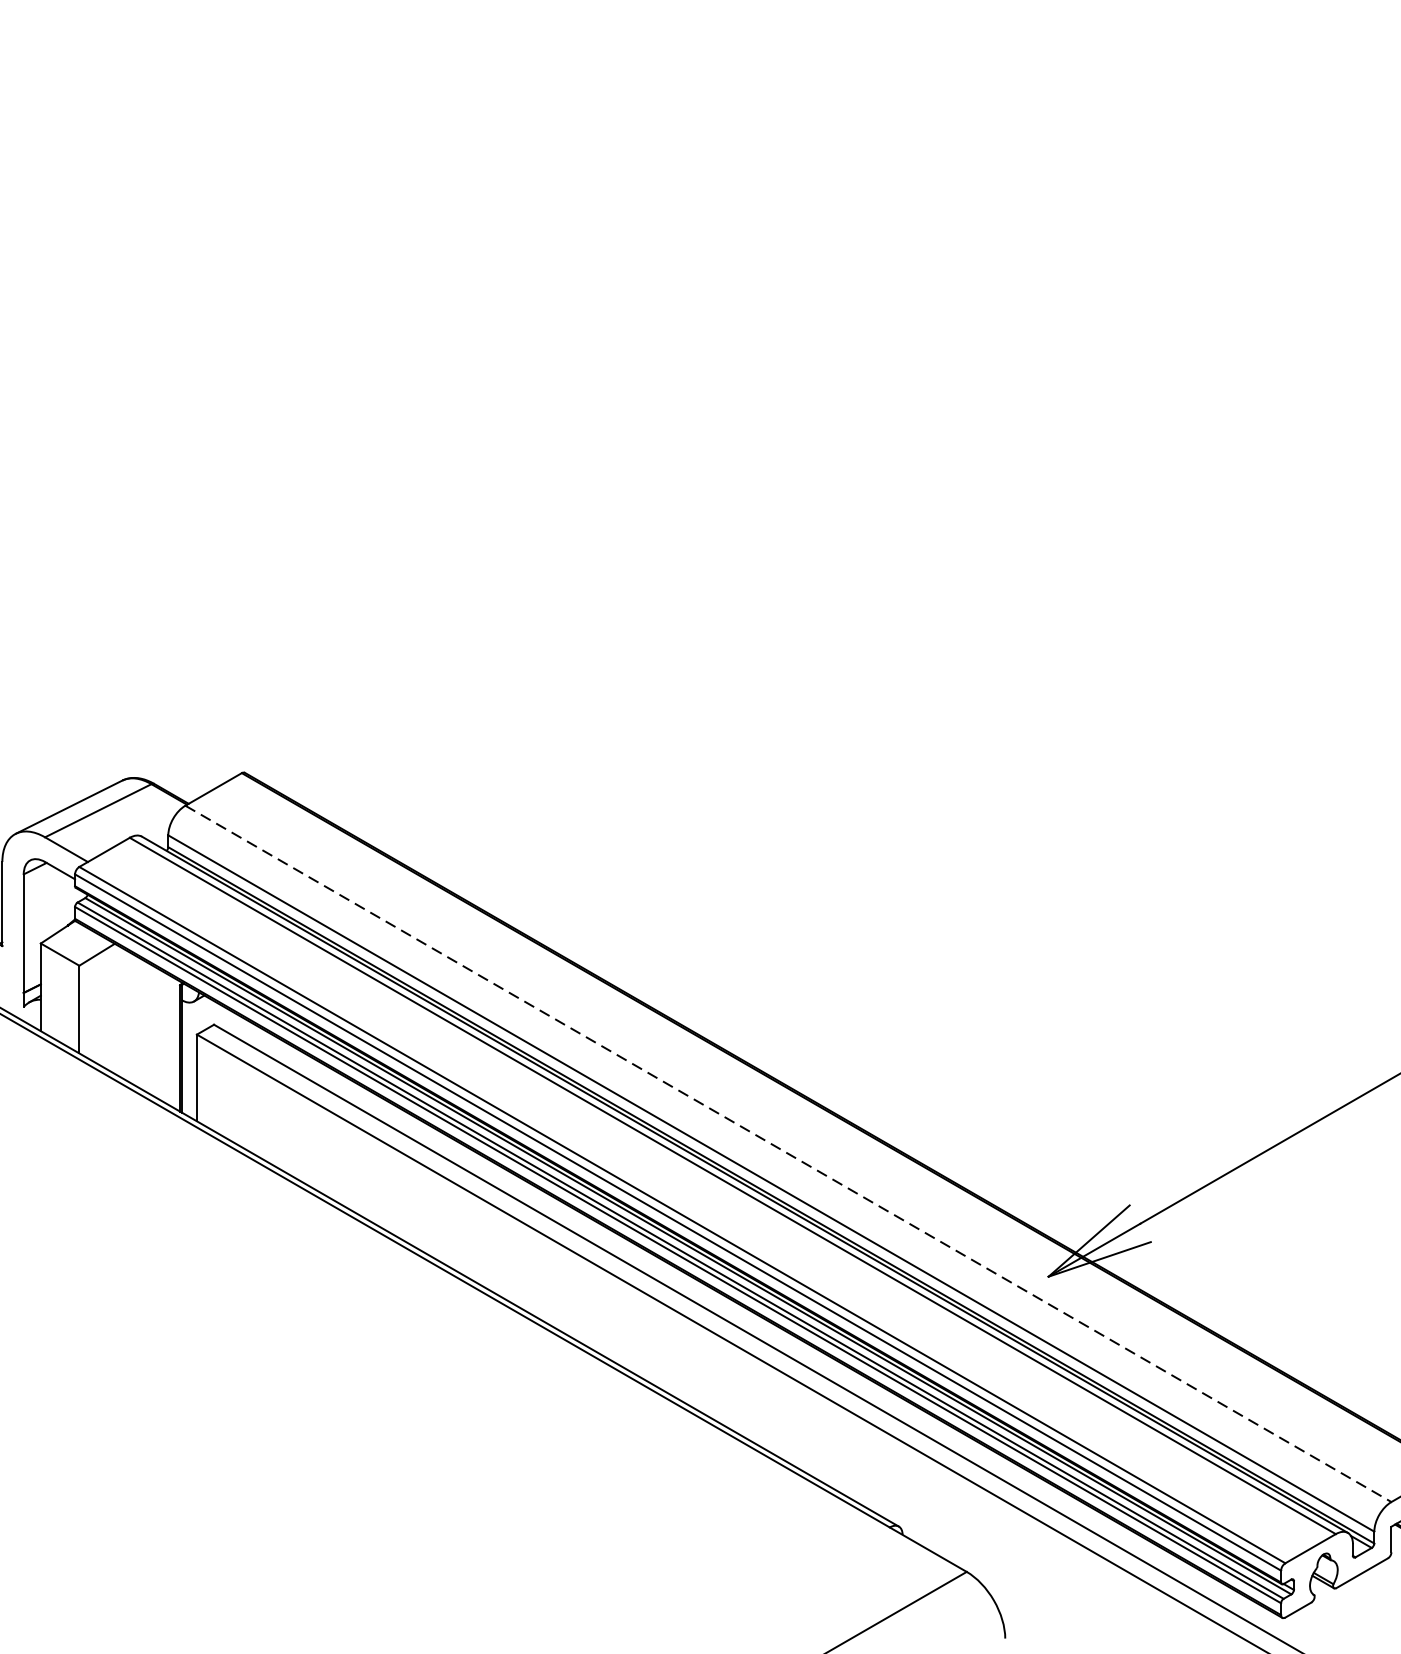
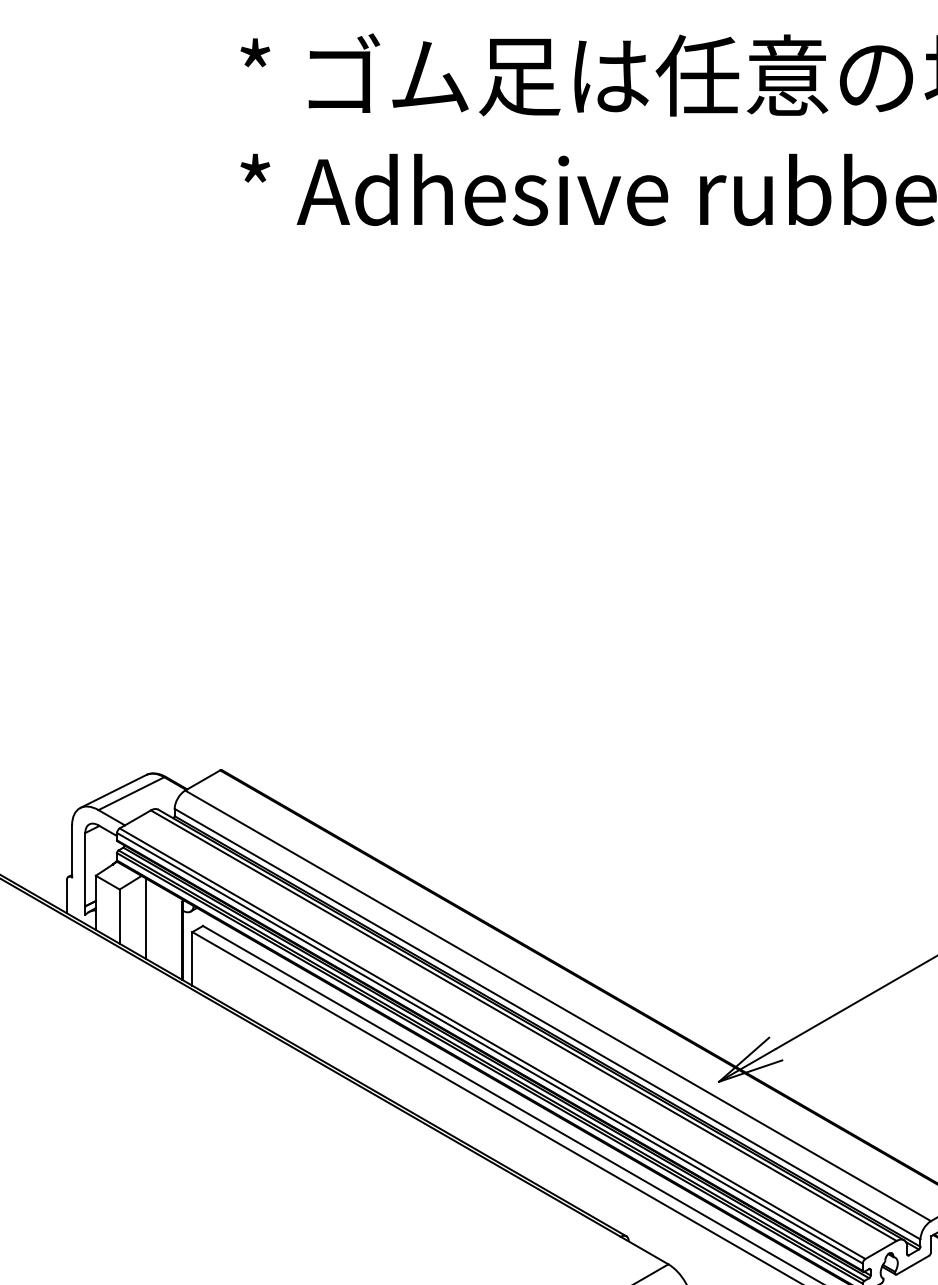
line: (122, 1012) -> (146, 918), added
line: (788, 1153) -> (558, 1005), dashed -> solid

